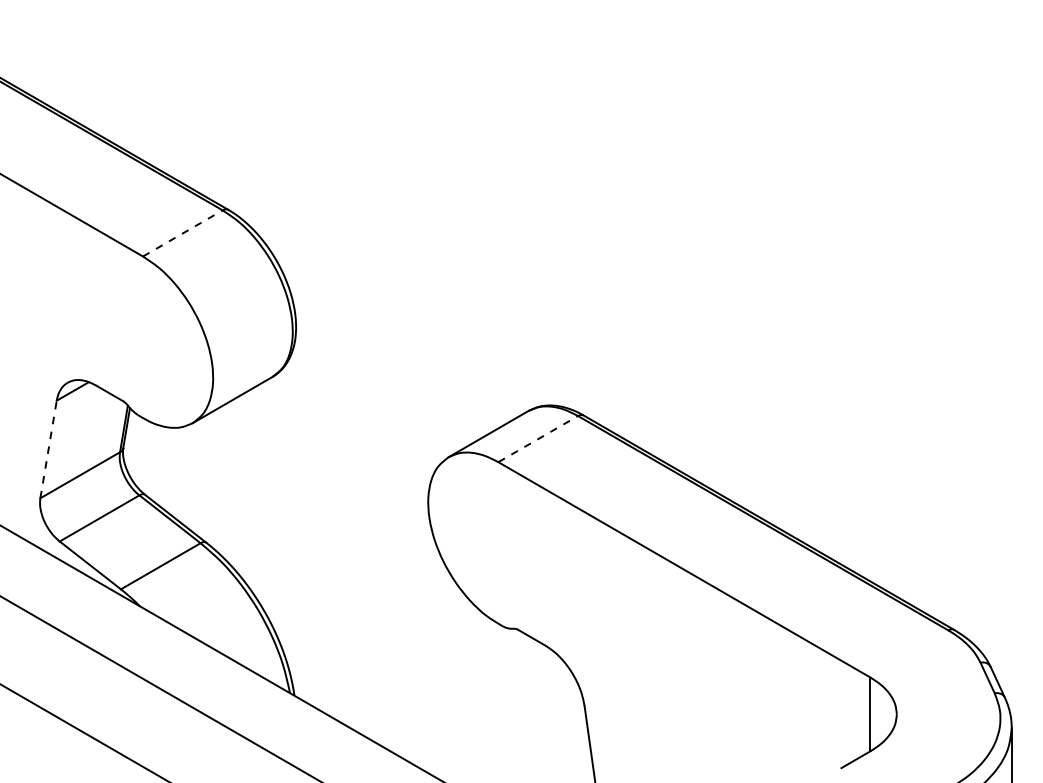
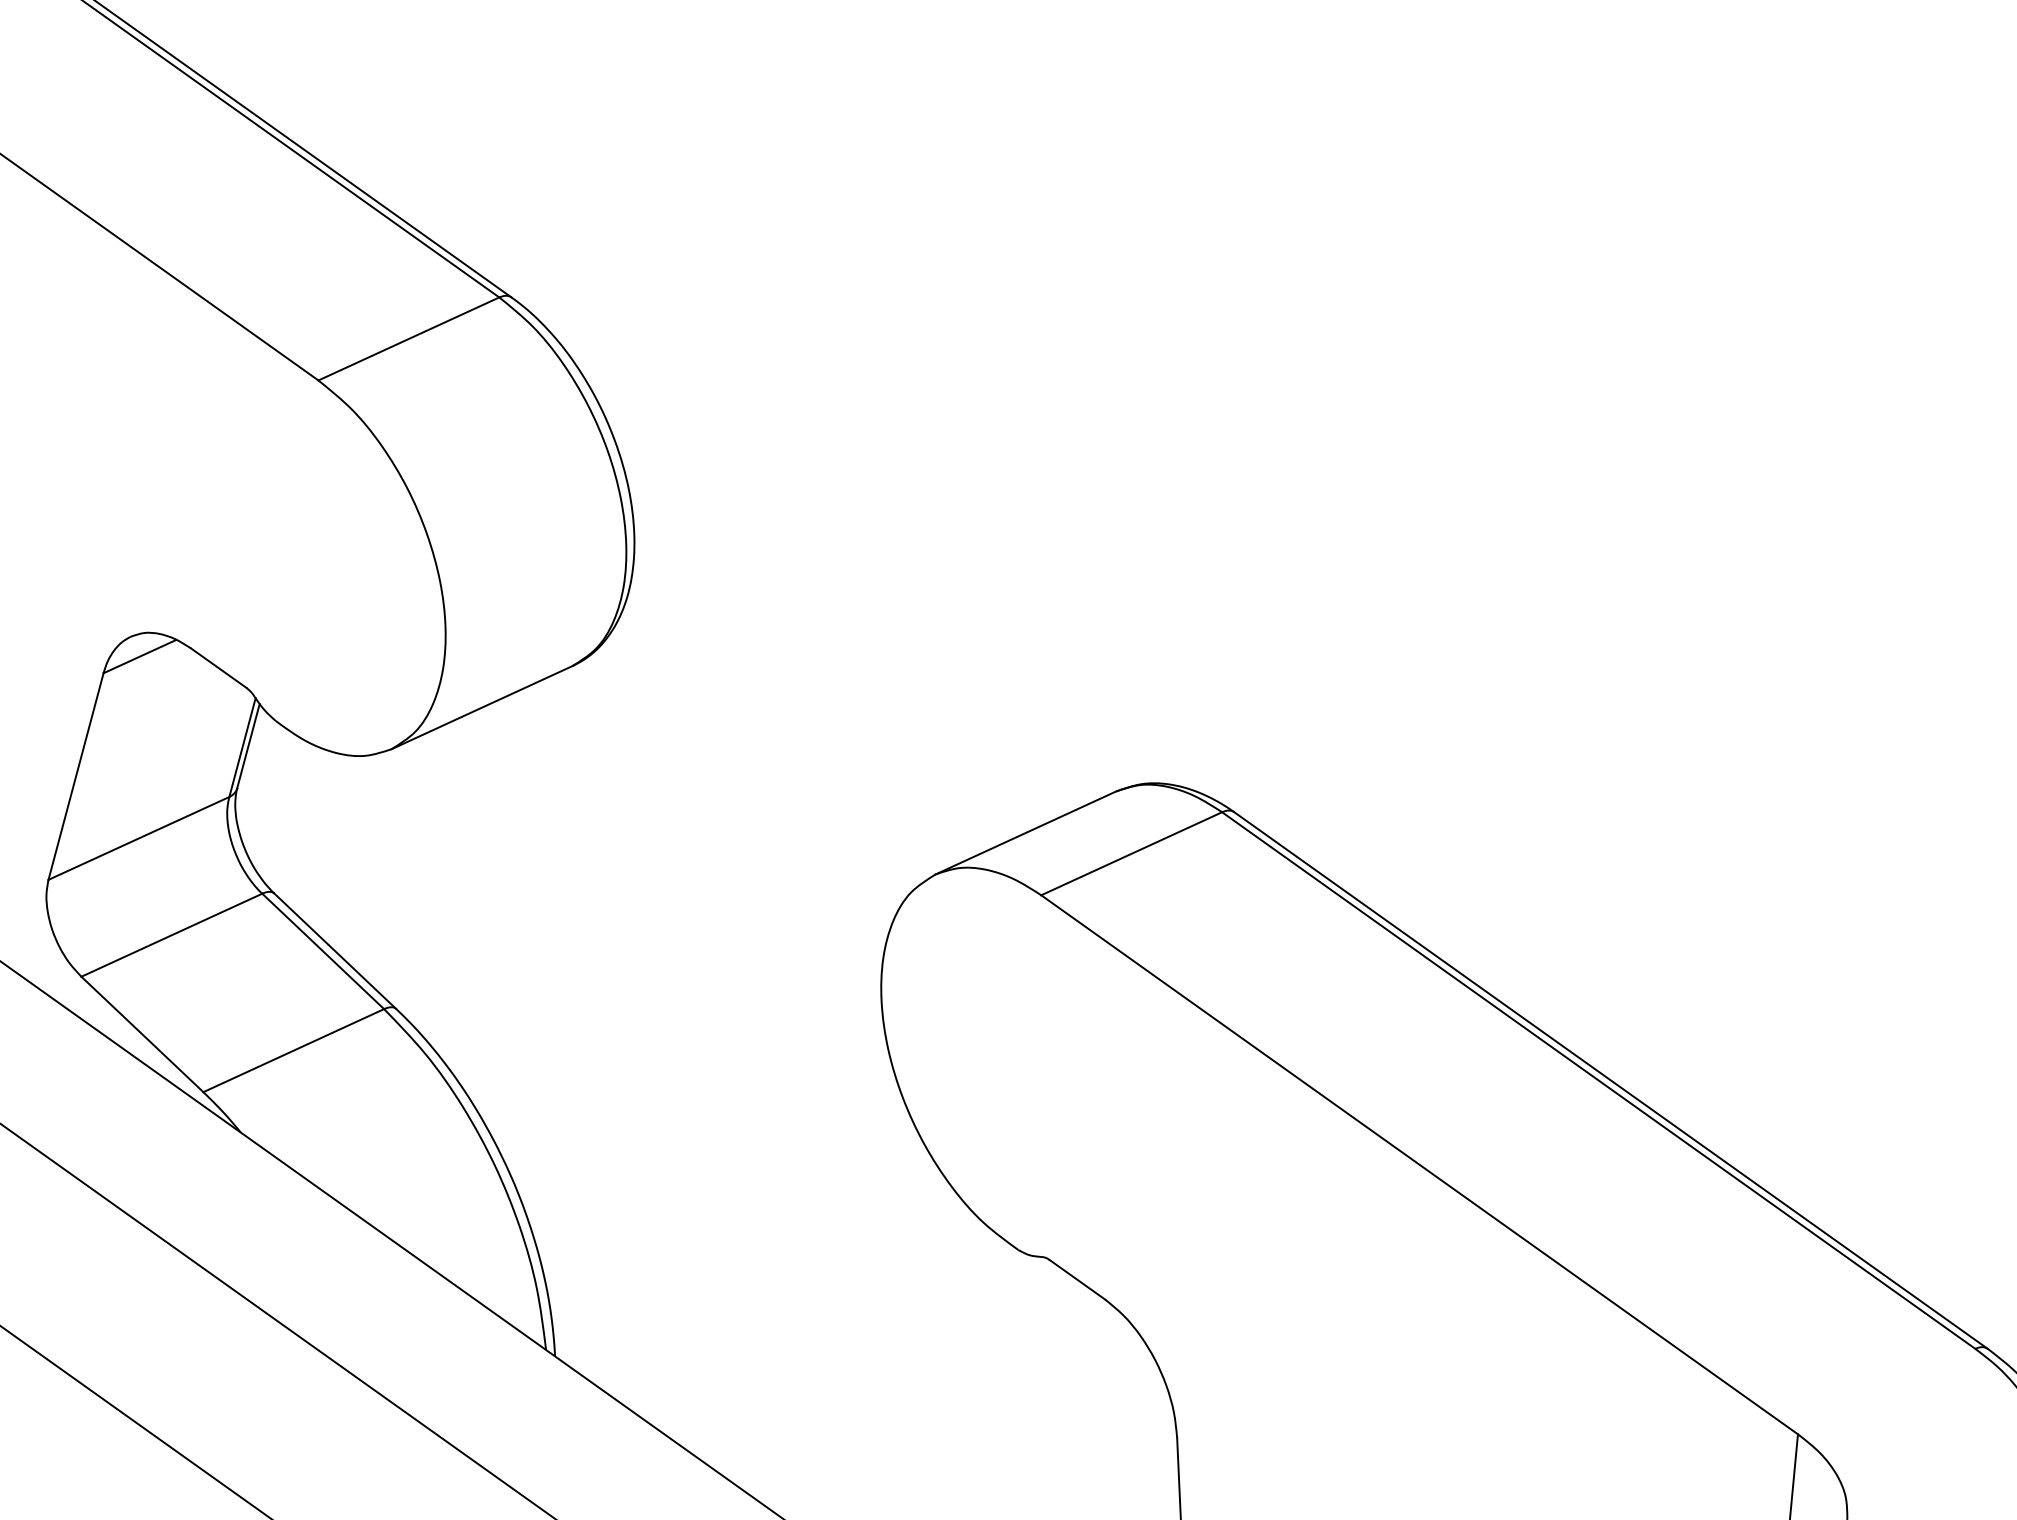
line: (183, 233) -> (410, 339), dashed -> solid
line: (538, 438) -> (1132, 852), dashed -> solid
line: (48, 449) -> (75, 776), dashed -> solid

